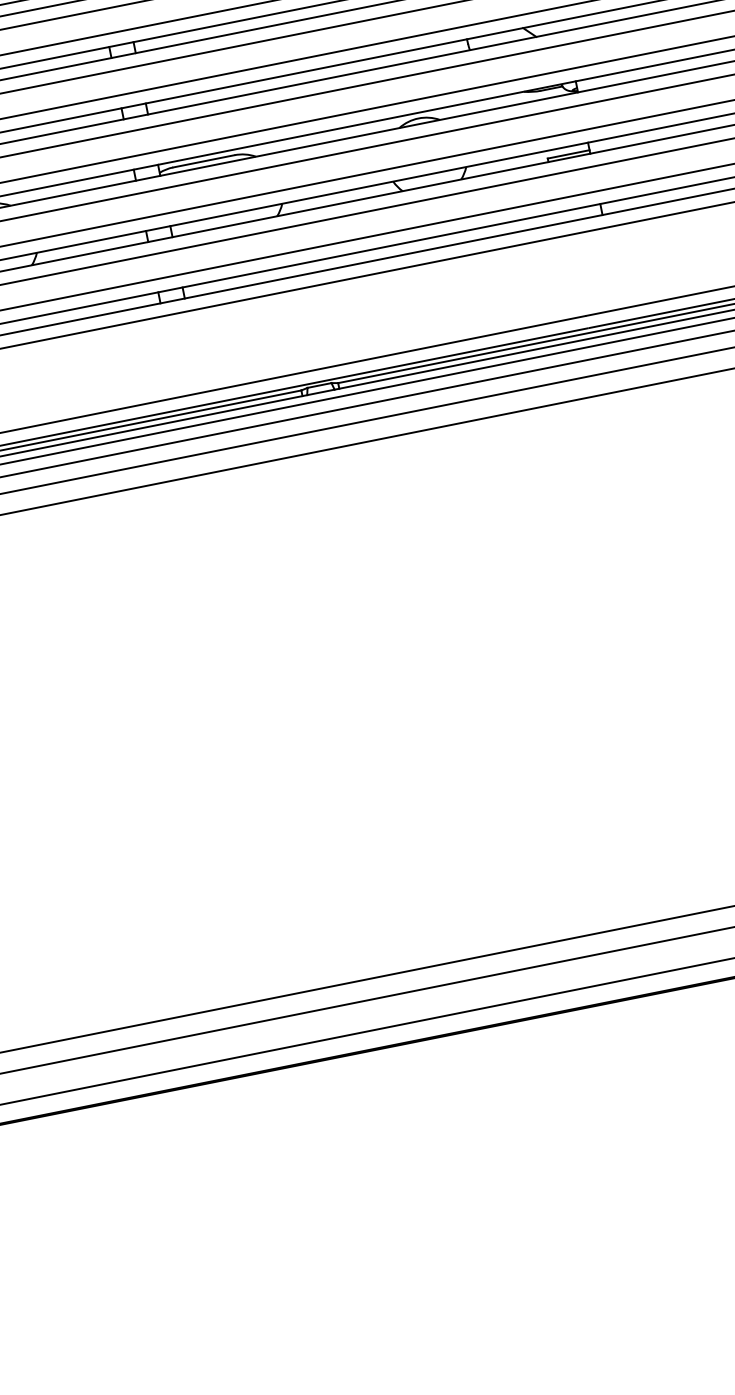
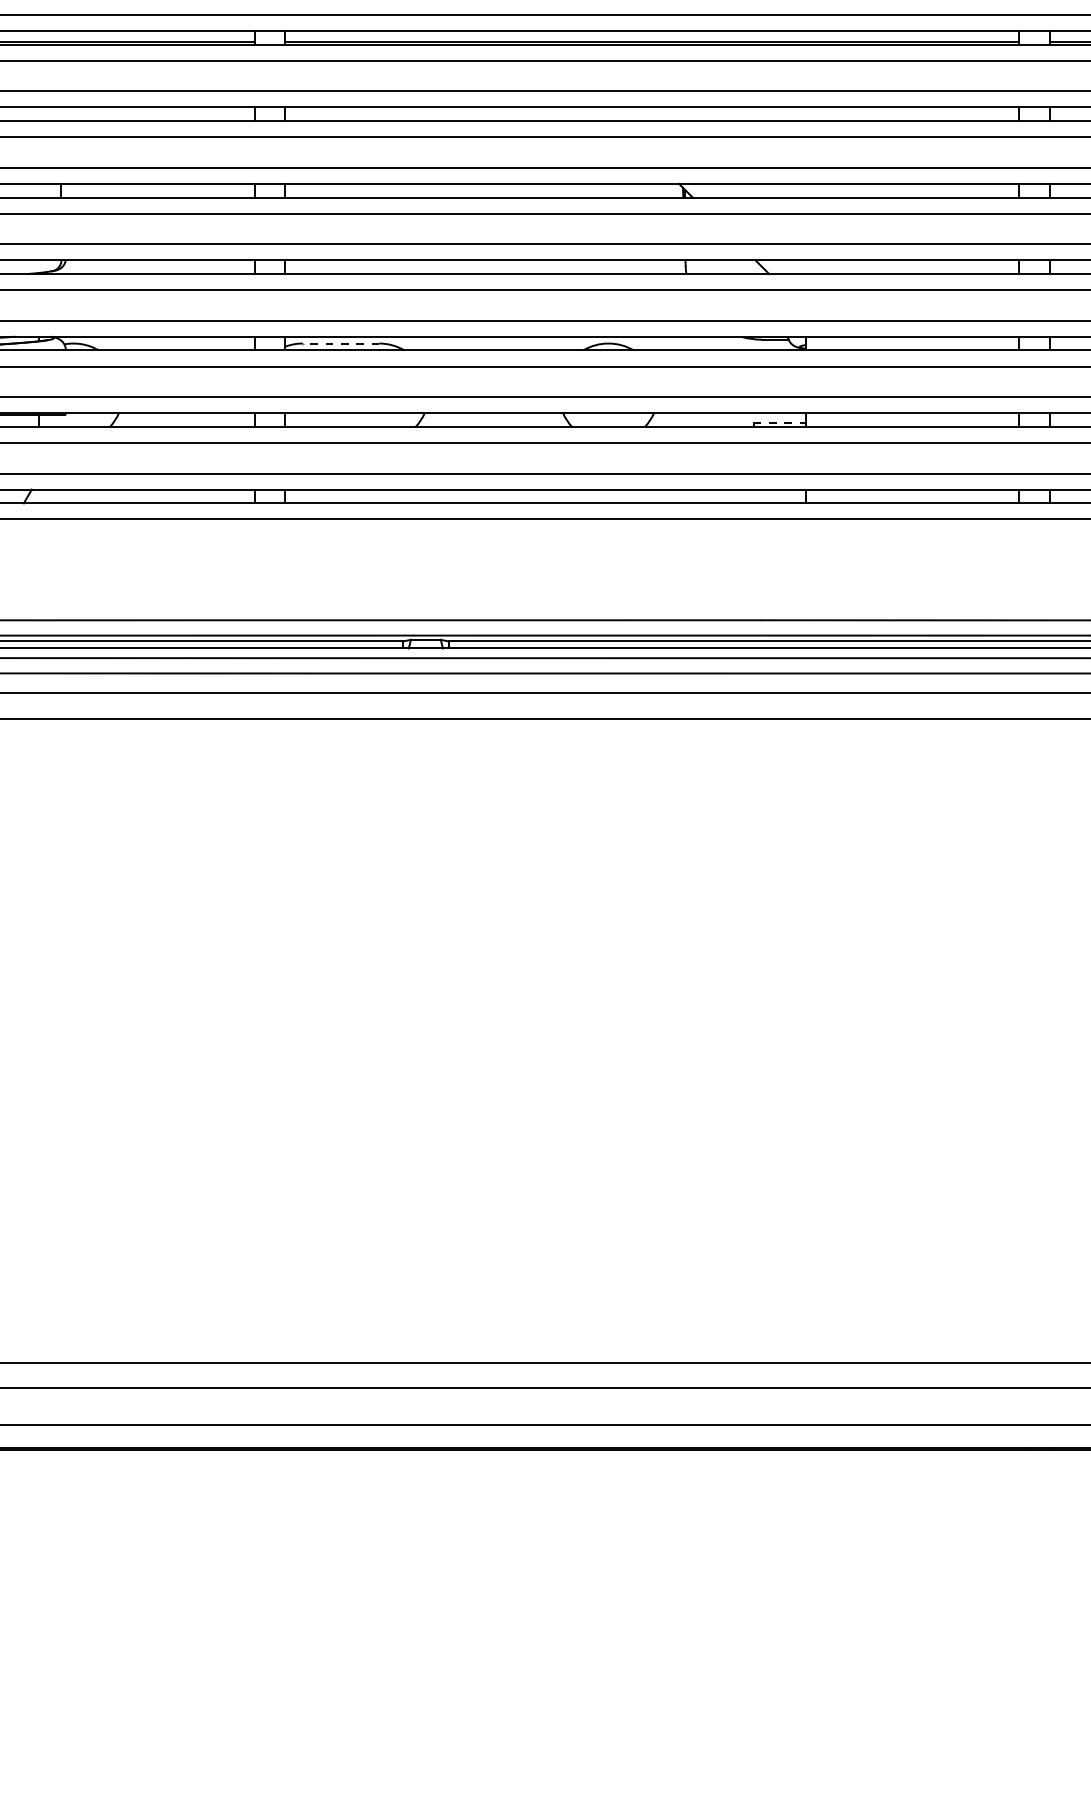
line: (569, 154) -> (780, 422), solid -> dashed
line: (203, 161) -> (340, 343), solid -> dashed

